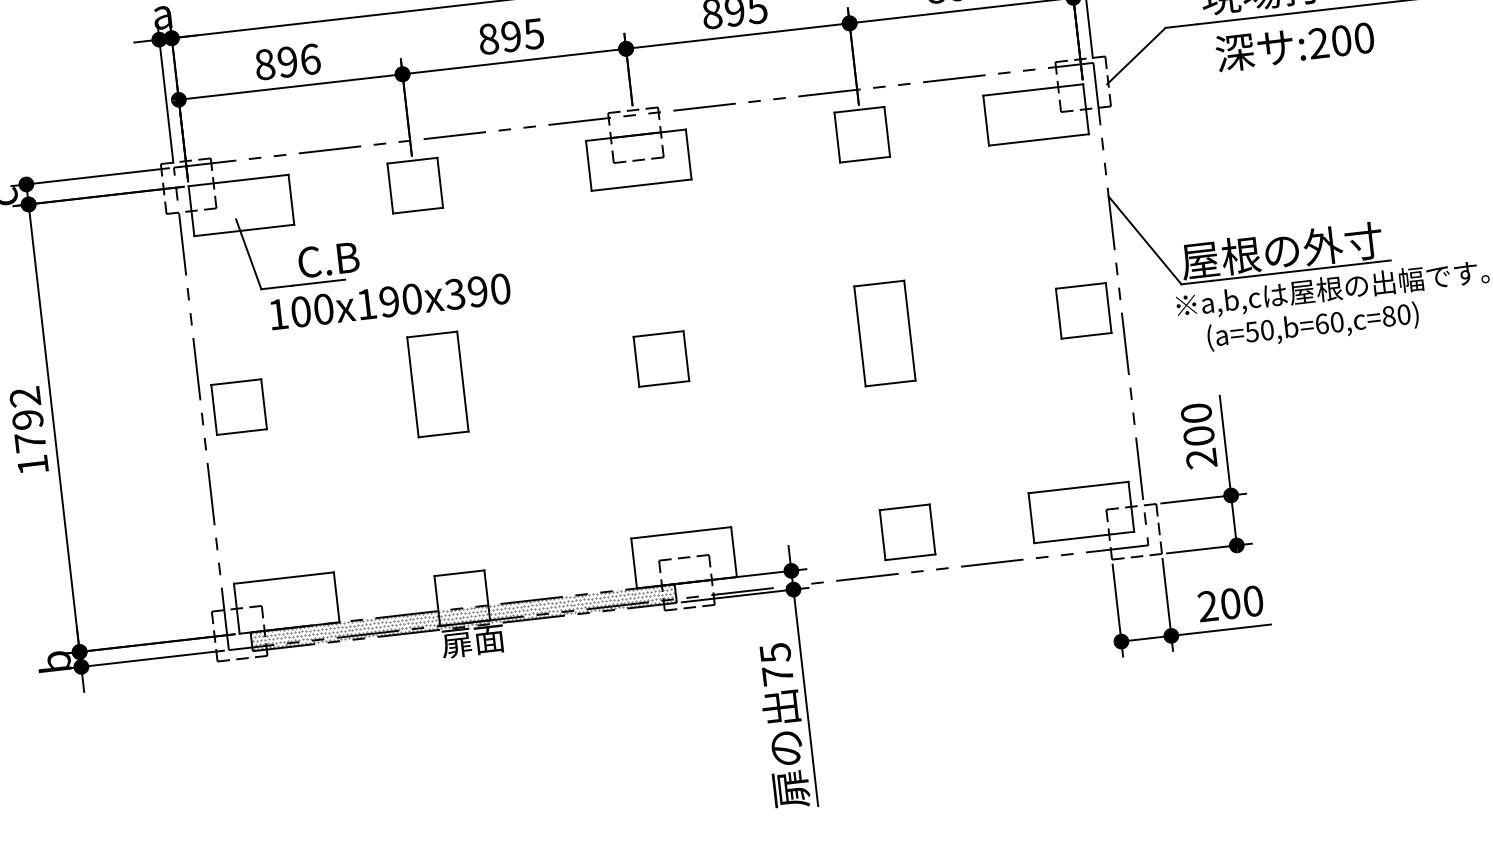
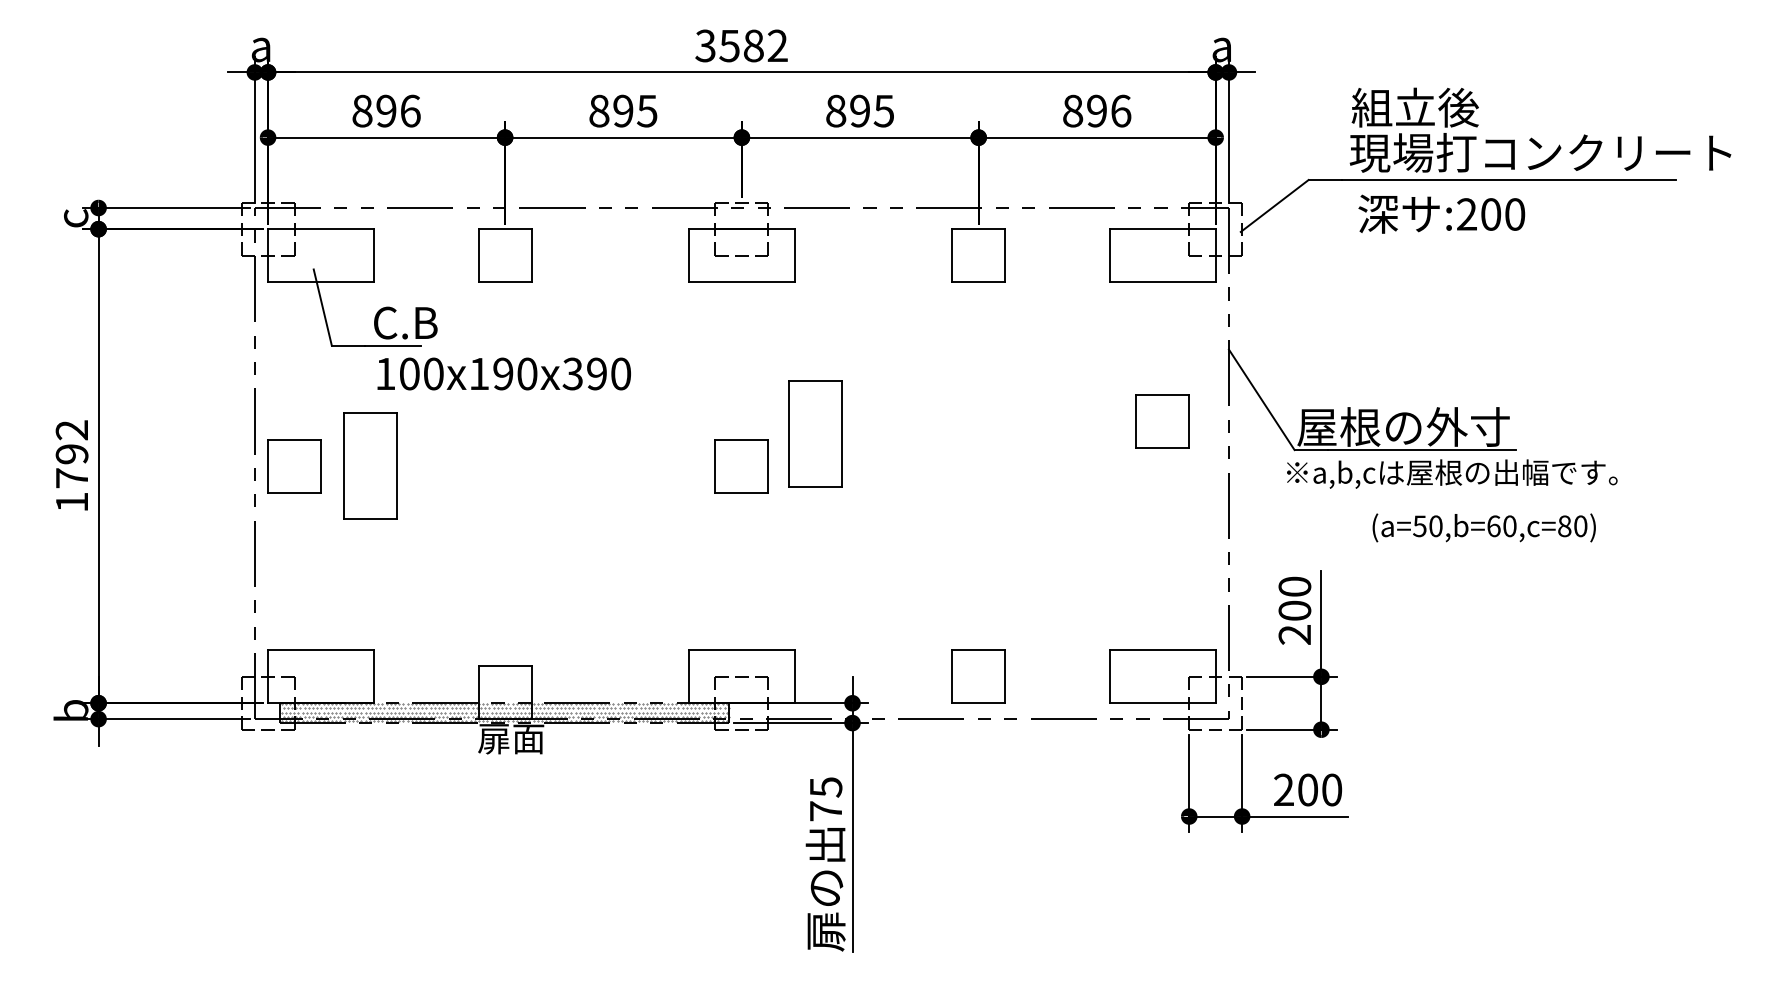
text: (389, 301) -> (503, 373), moved
part: (1083, 311) -> (1162, 421), moved
text: (1312, 326) -> (1483, 527), moved
part: (884, 332) -> (815, 433), moved
part: (438, 383) -> (370, 465), moved

